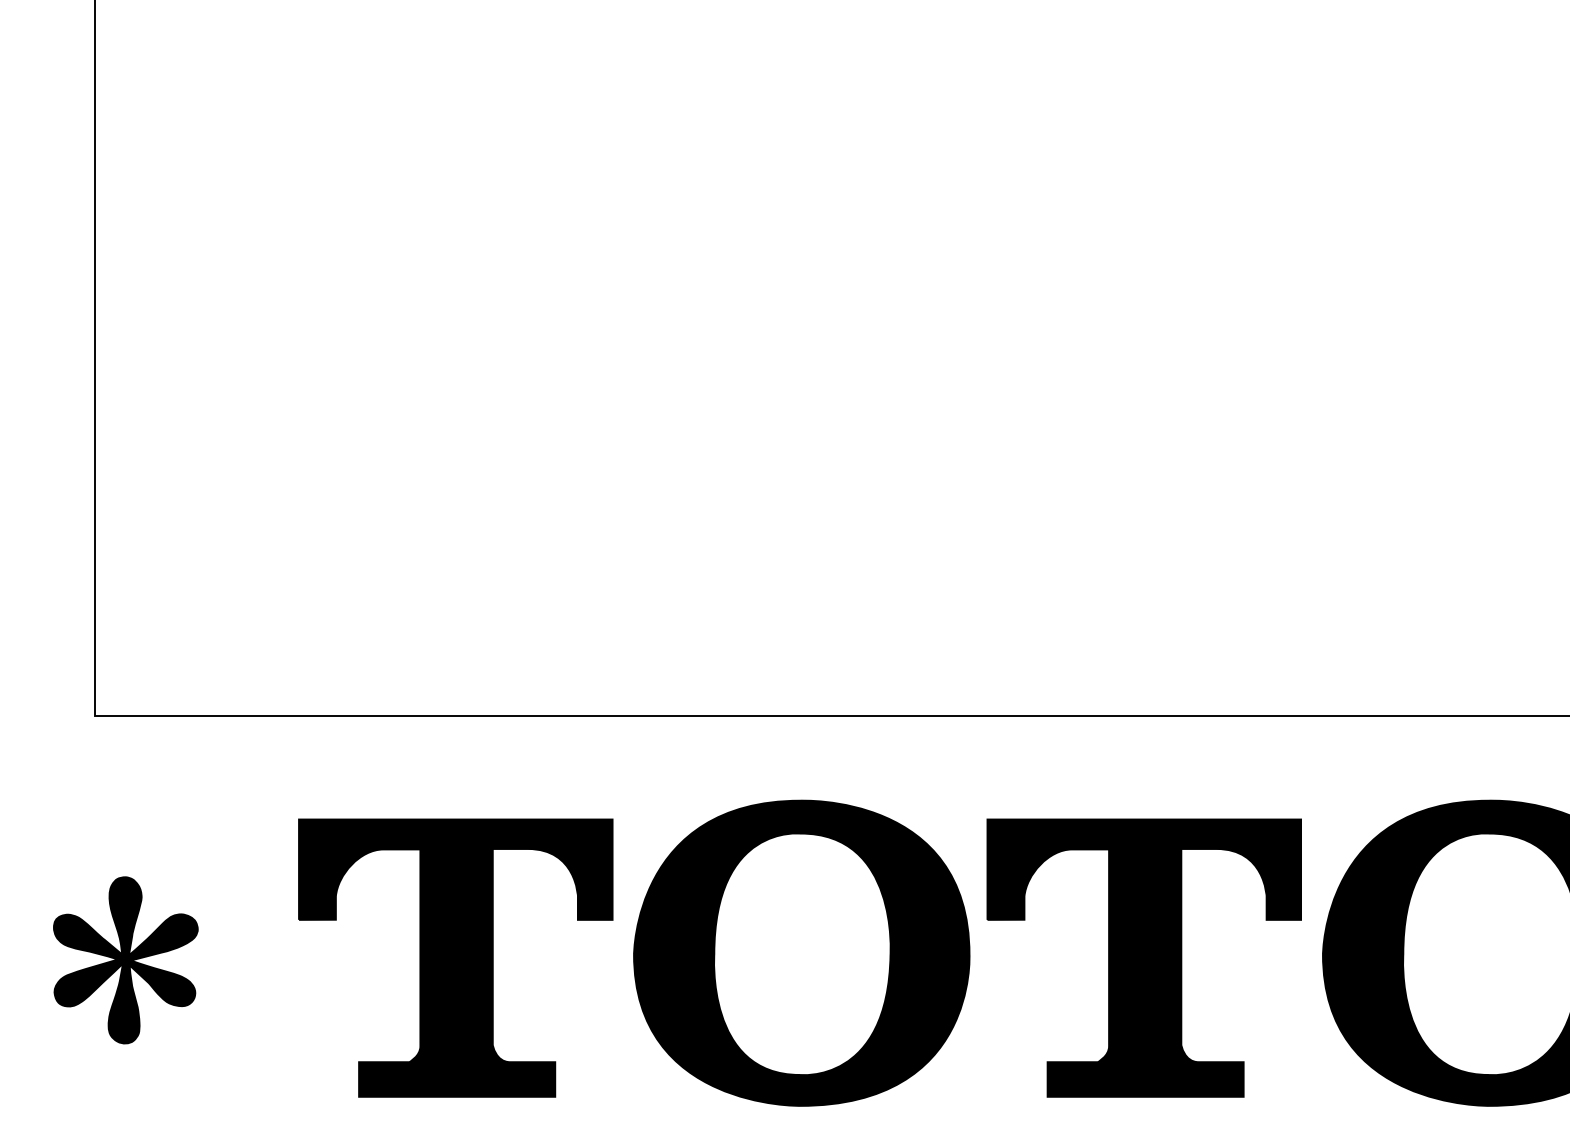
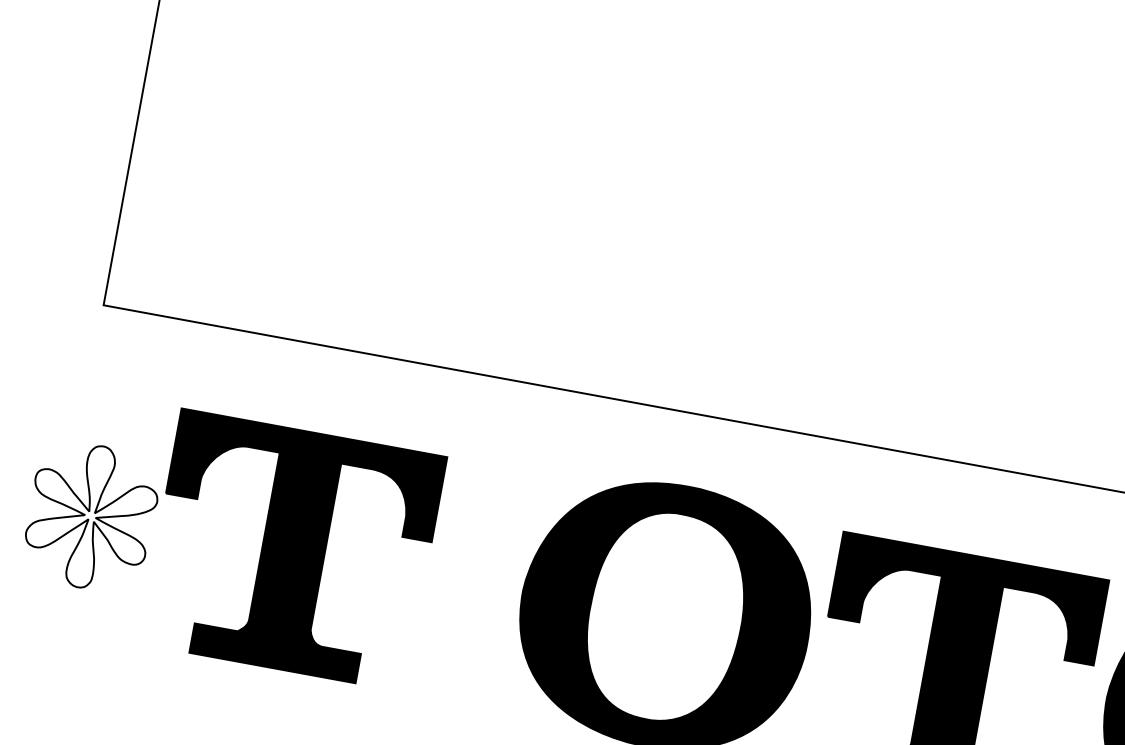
part: (455, 957) -> (292, 549), moved
fill: (125, 960) -> (91, 517), removed

